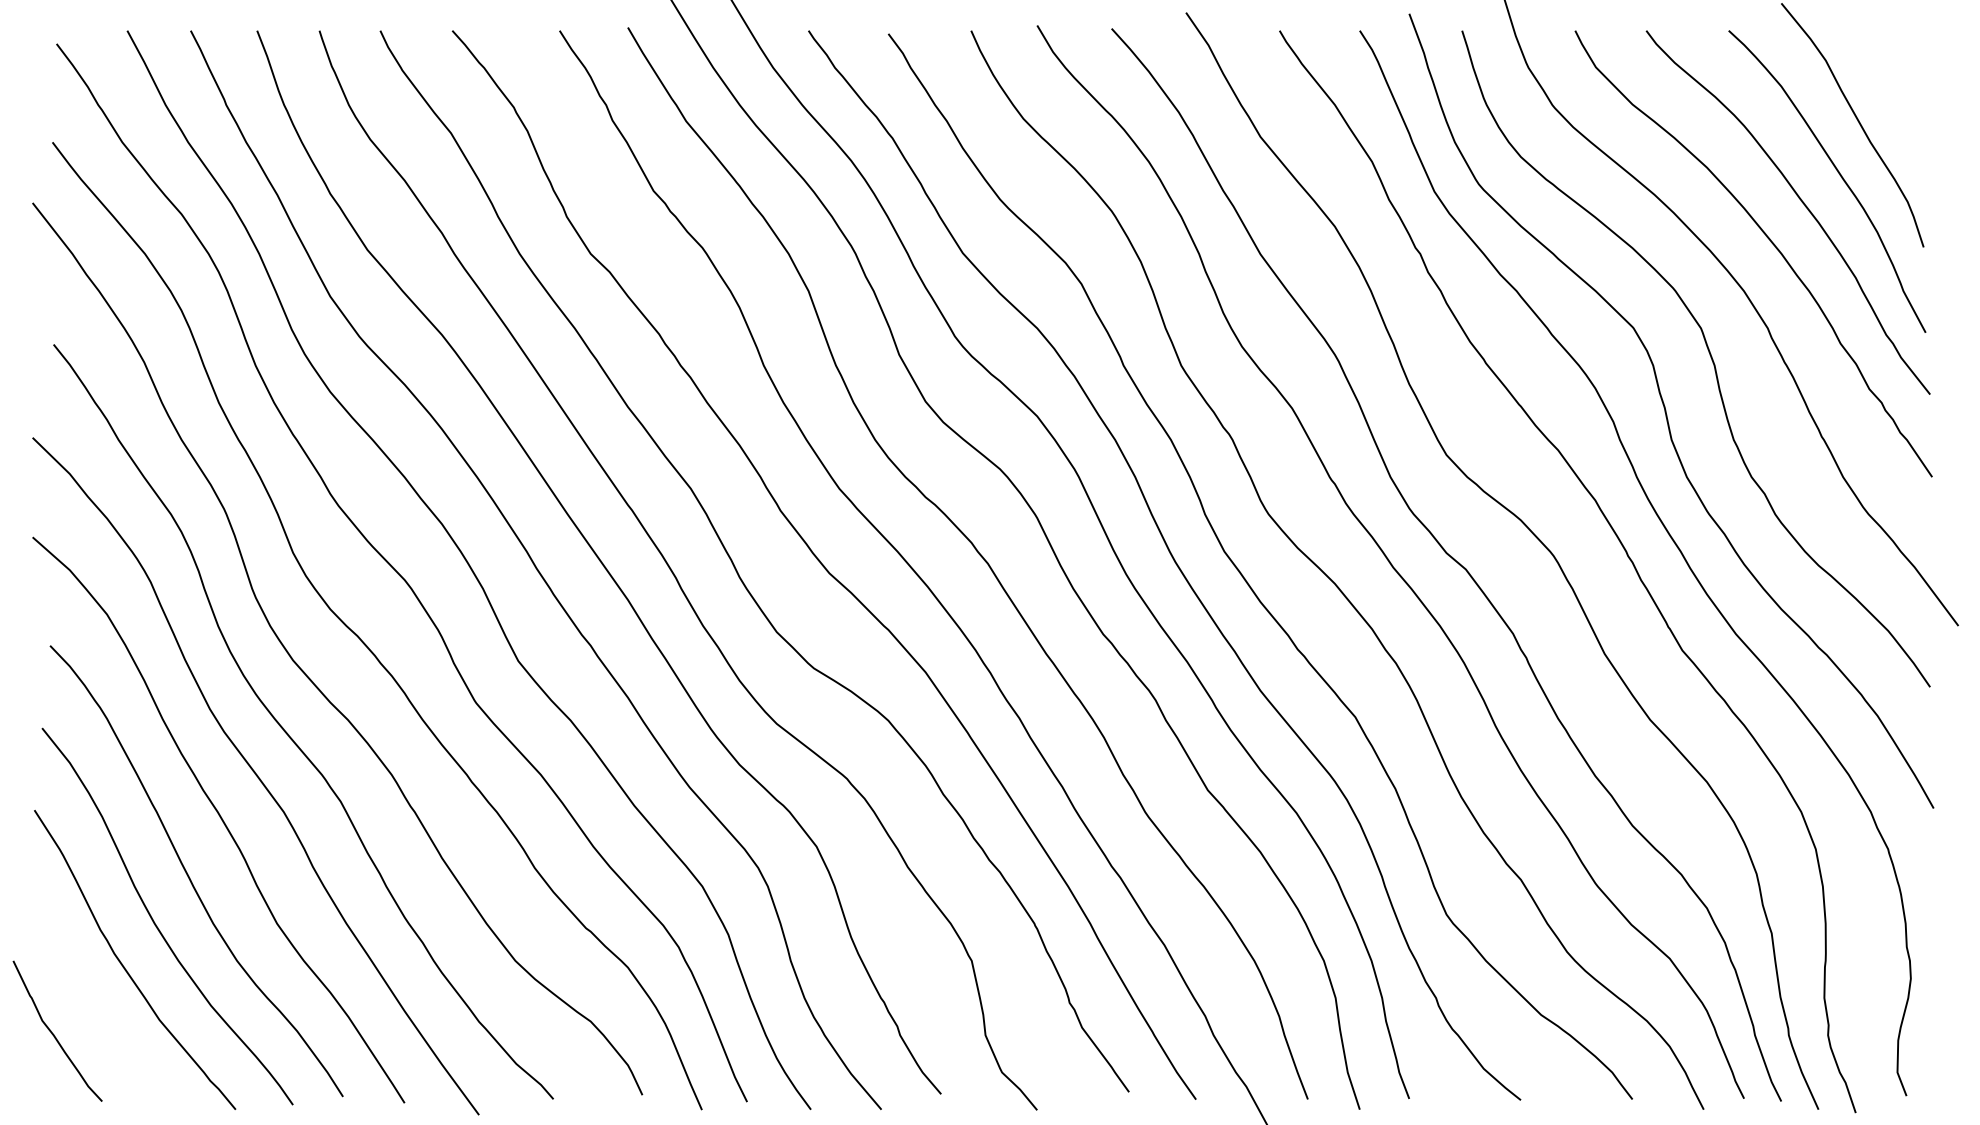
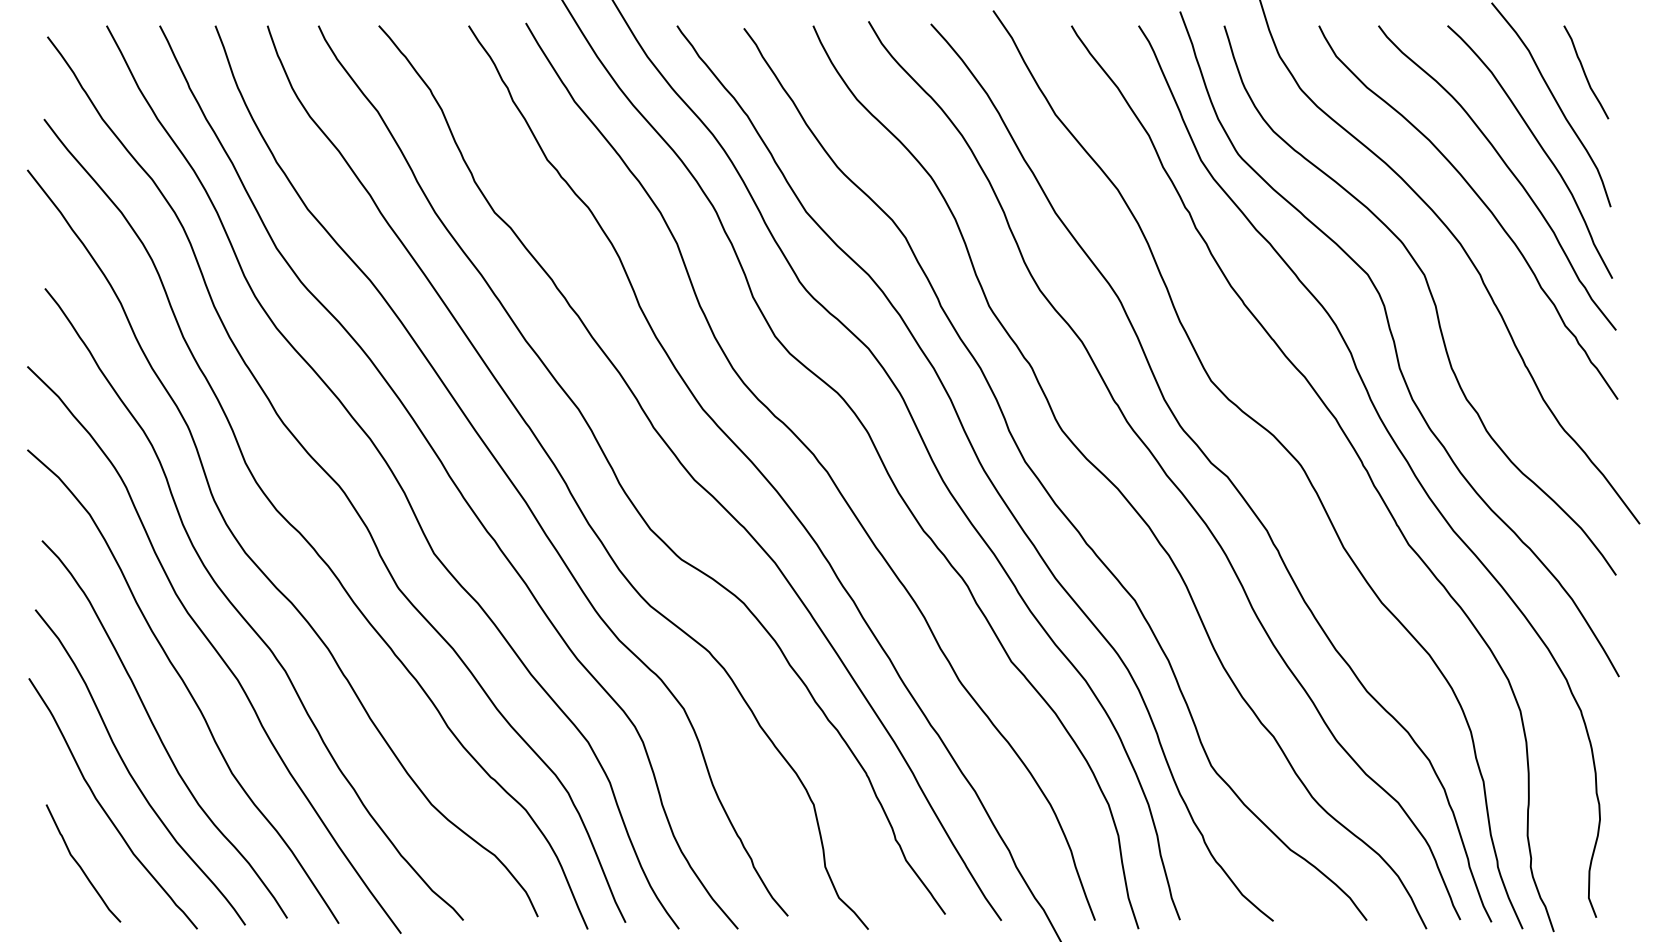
curve: (1893, 86) -> (1585, 72), added
curve: (53, 1033) -> (80, 865), moved

